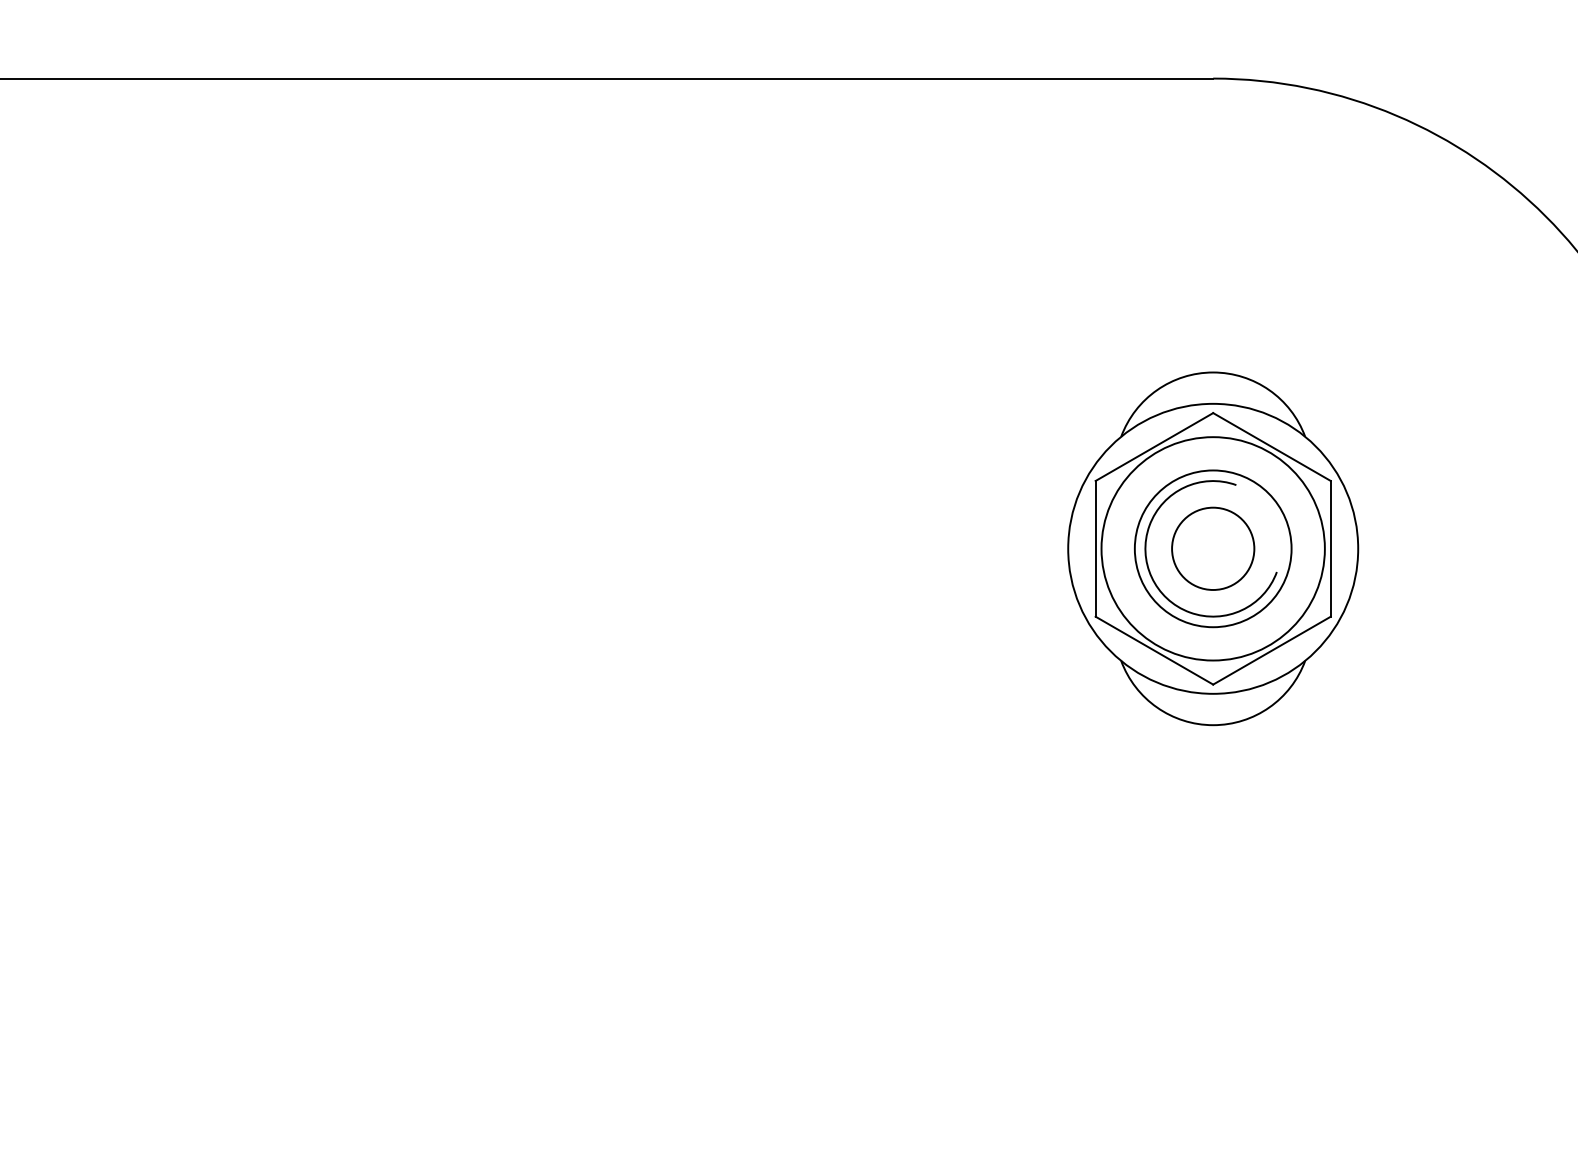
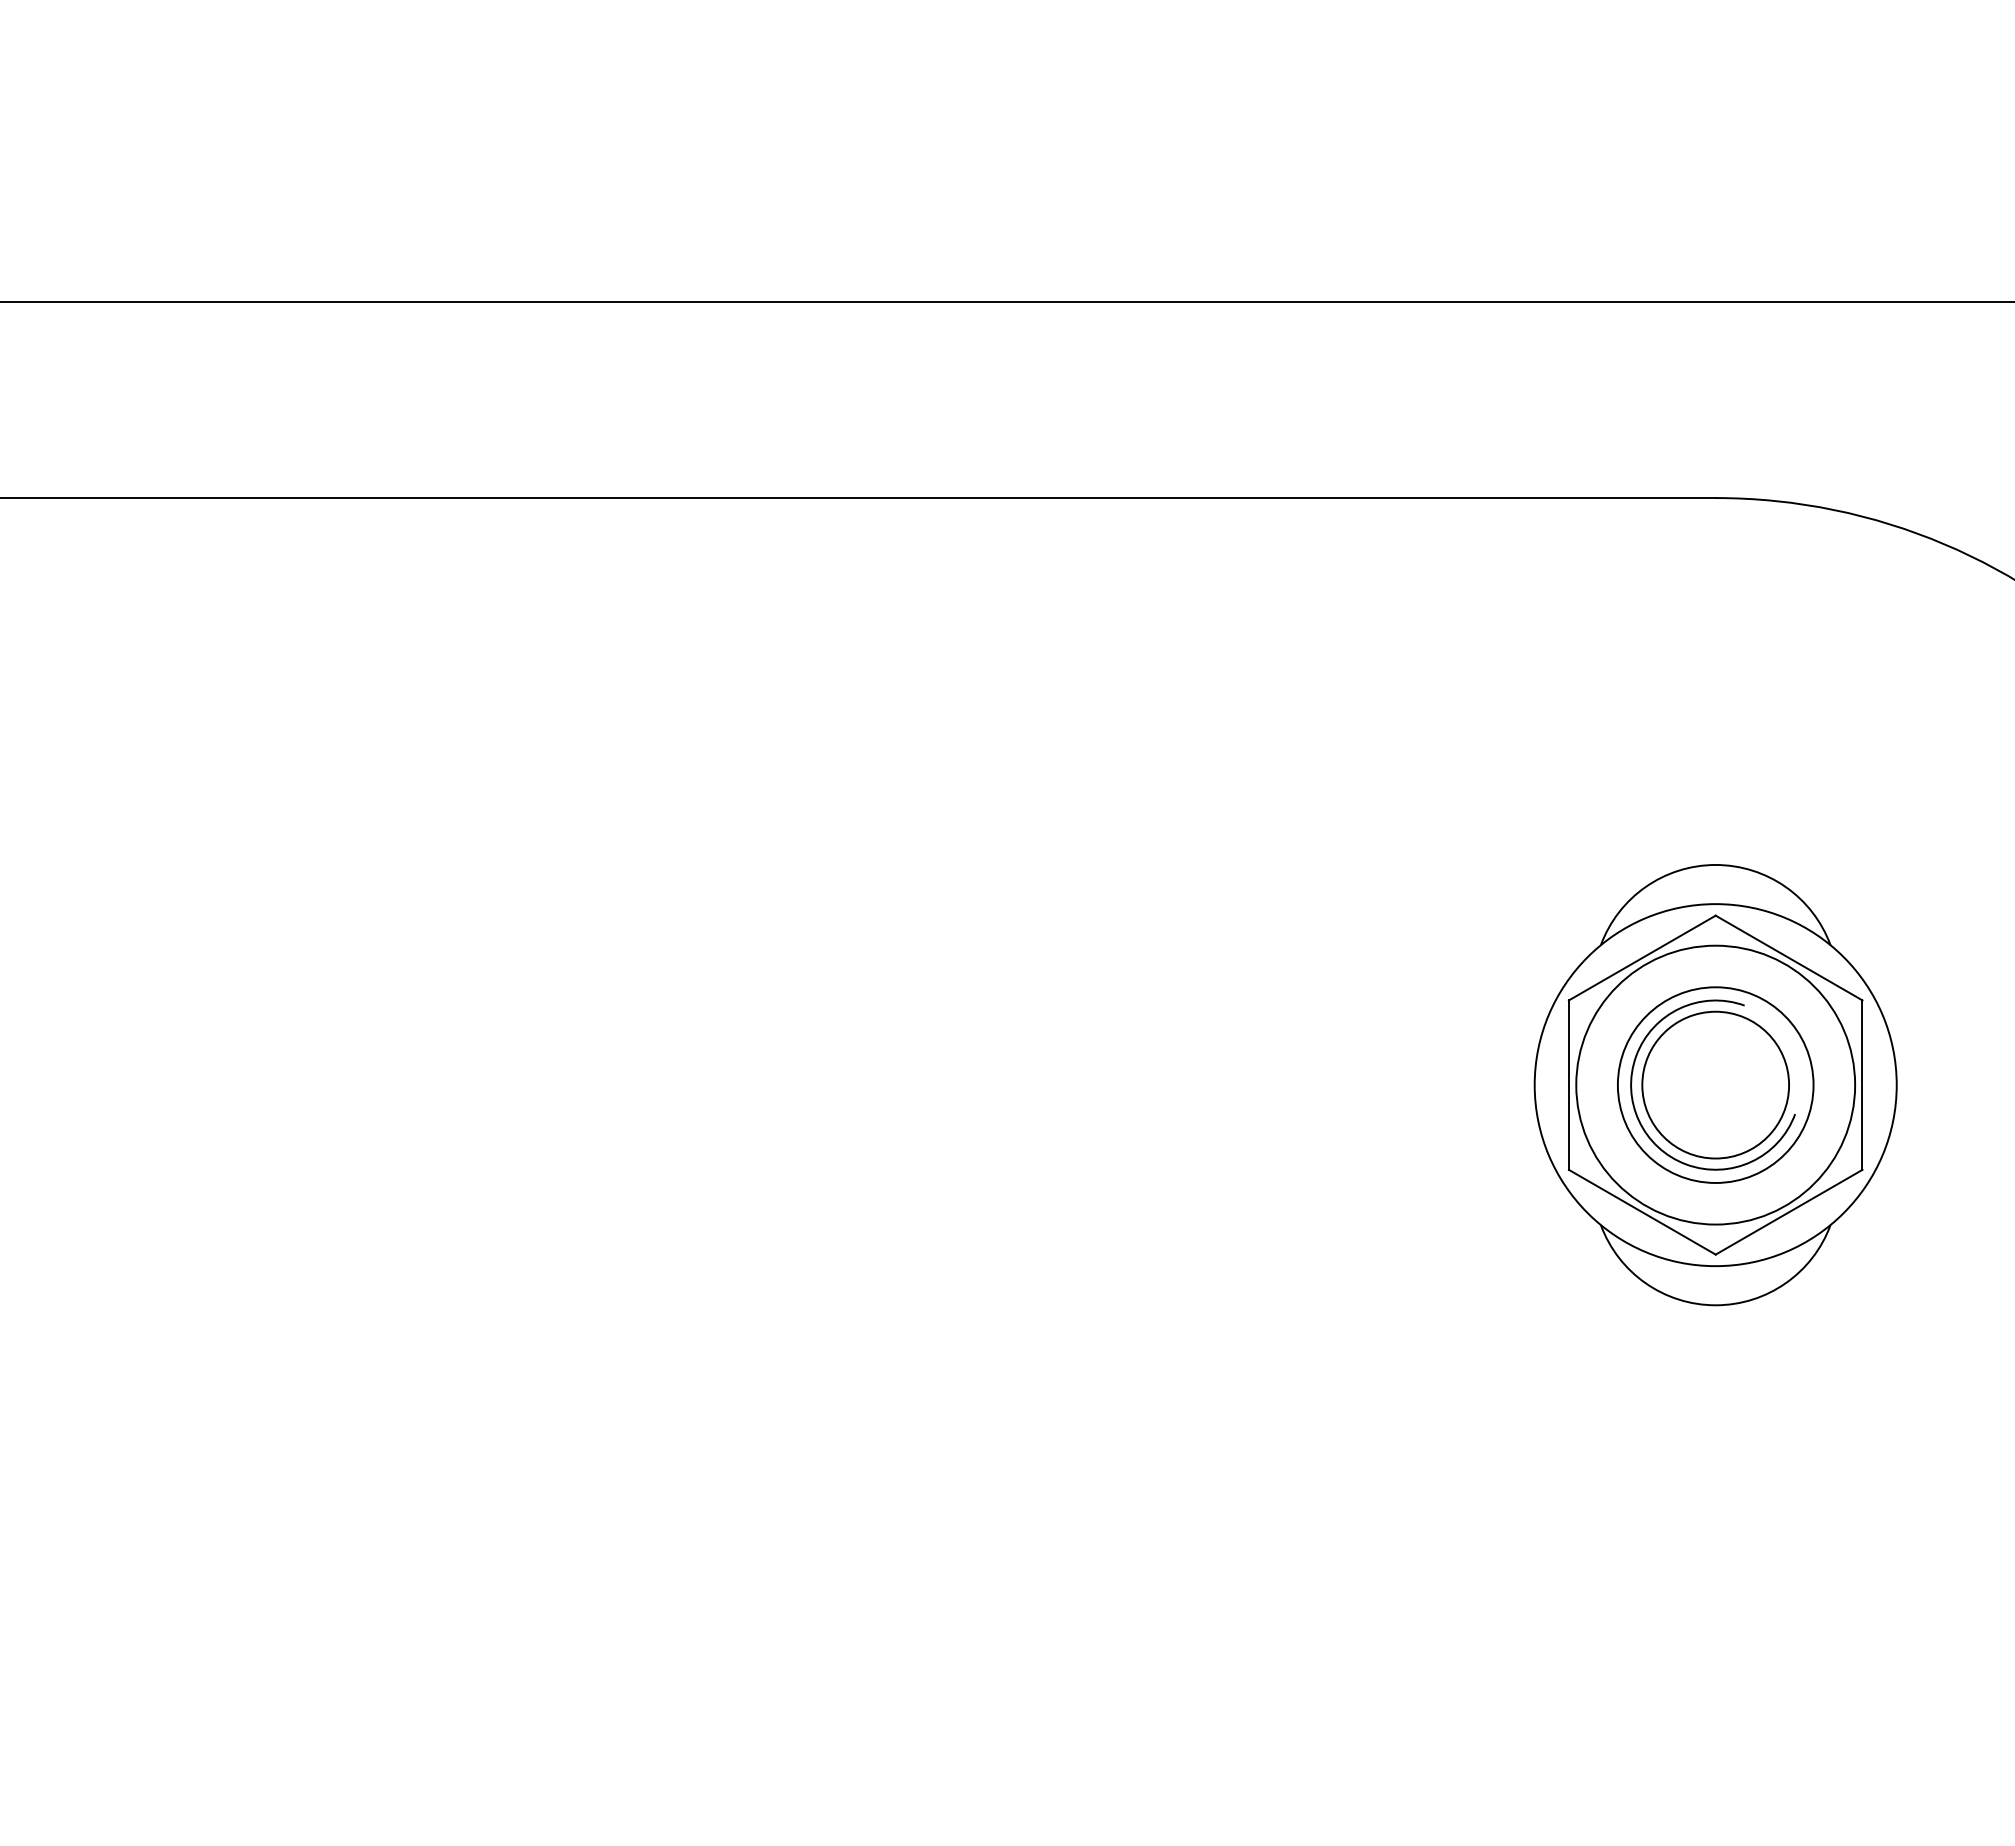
circle: (1213, 548) -> (1715, 1084), size x1.43

